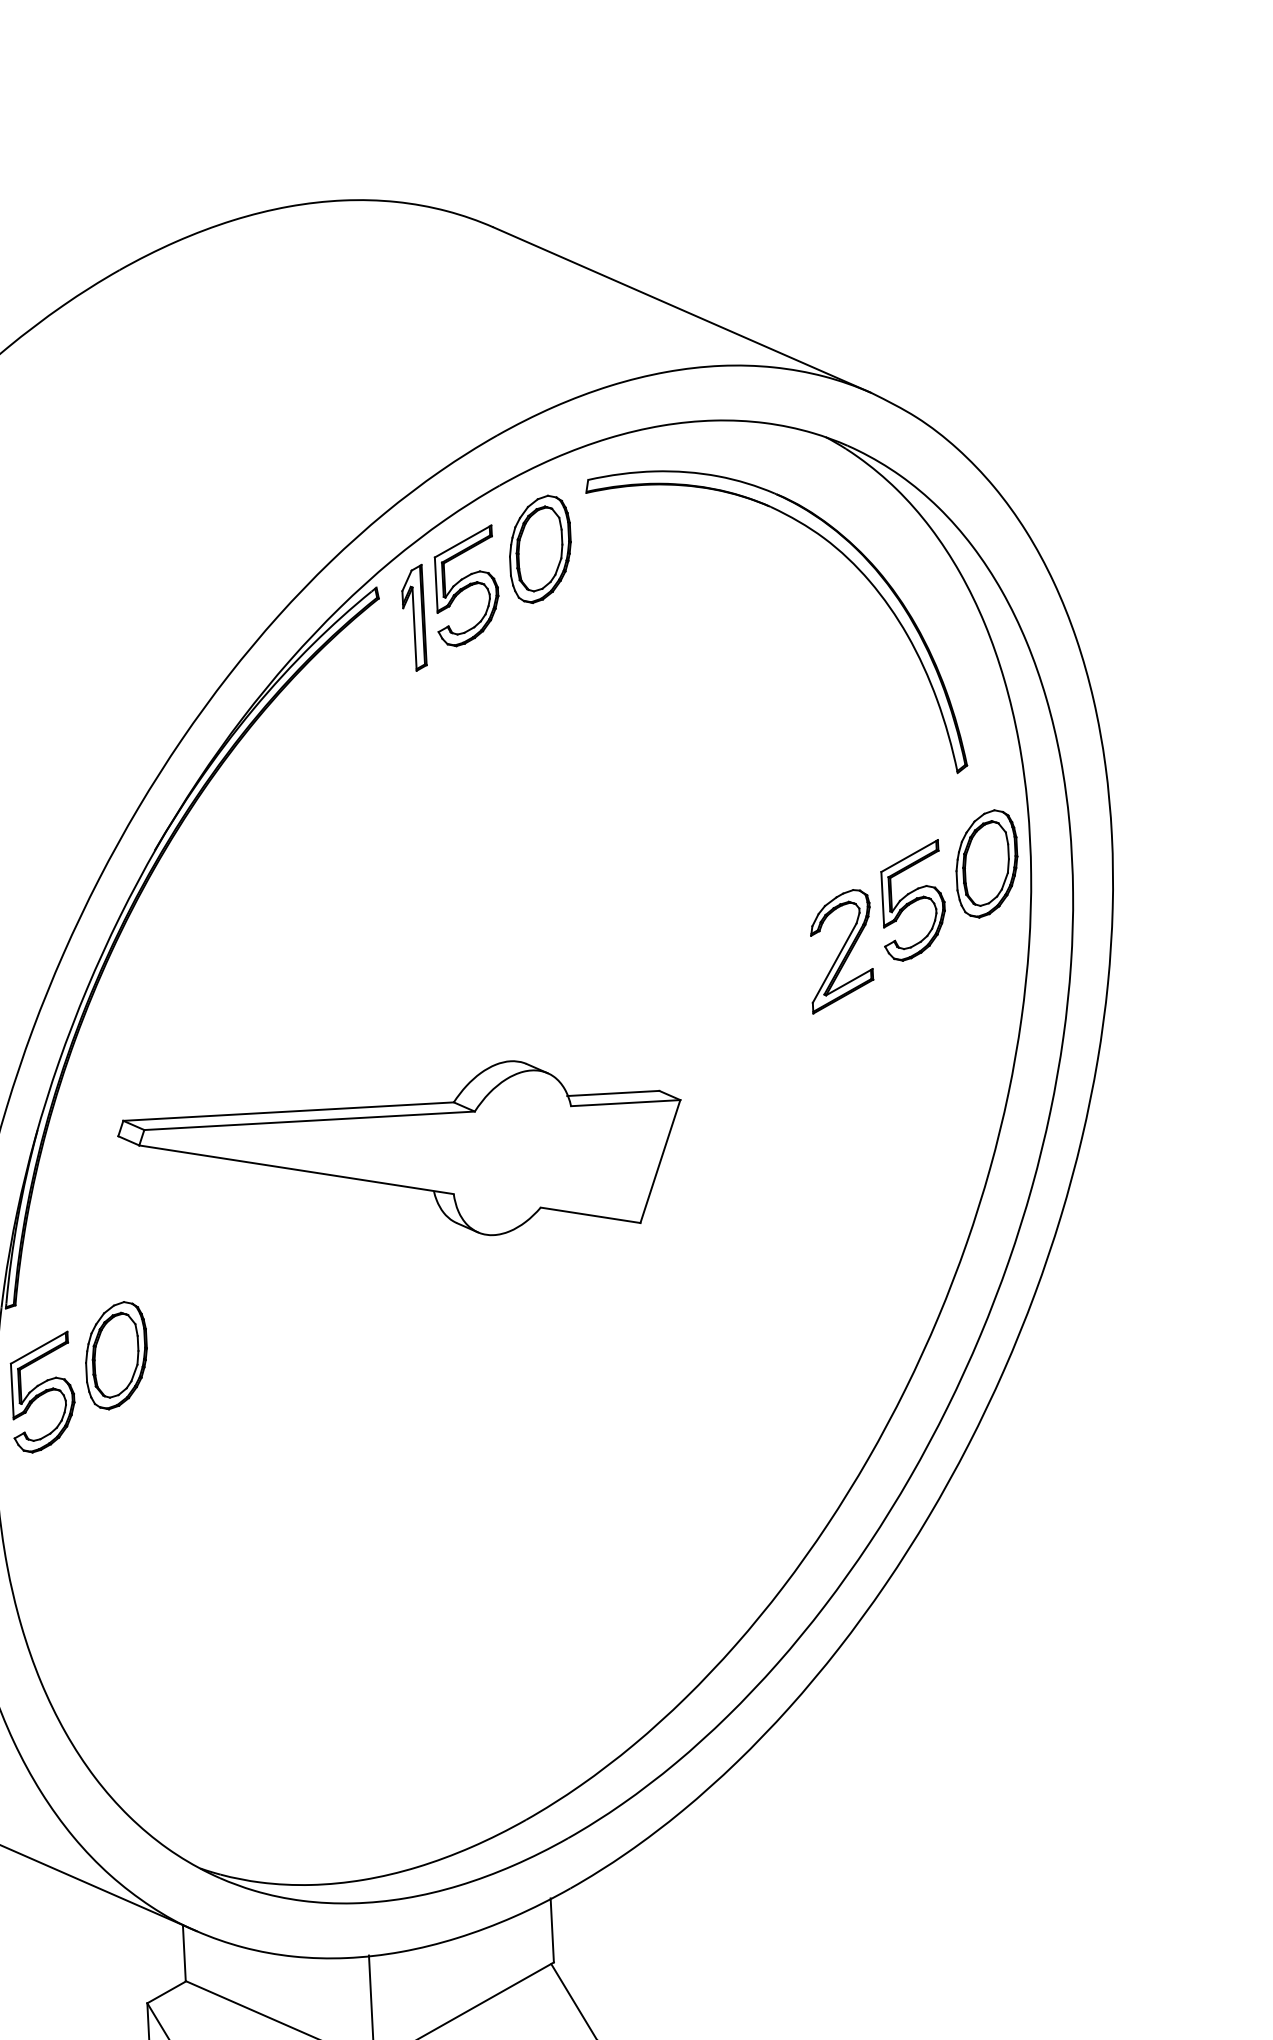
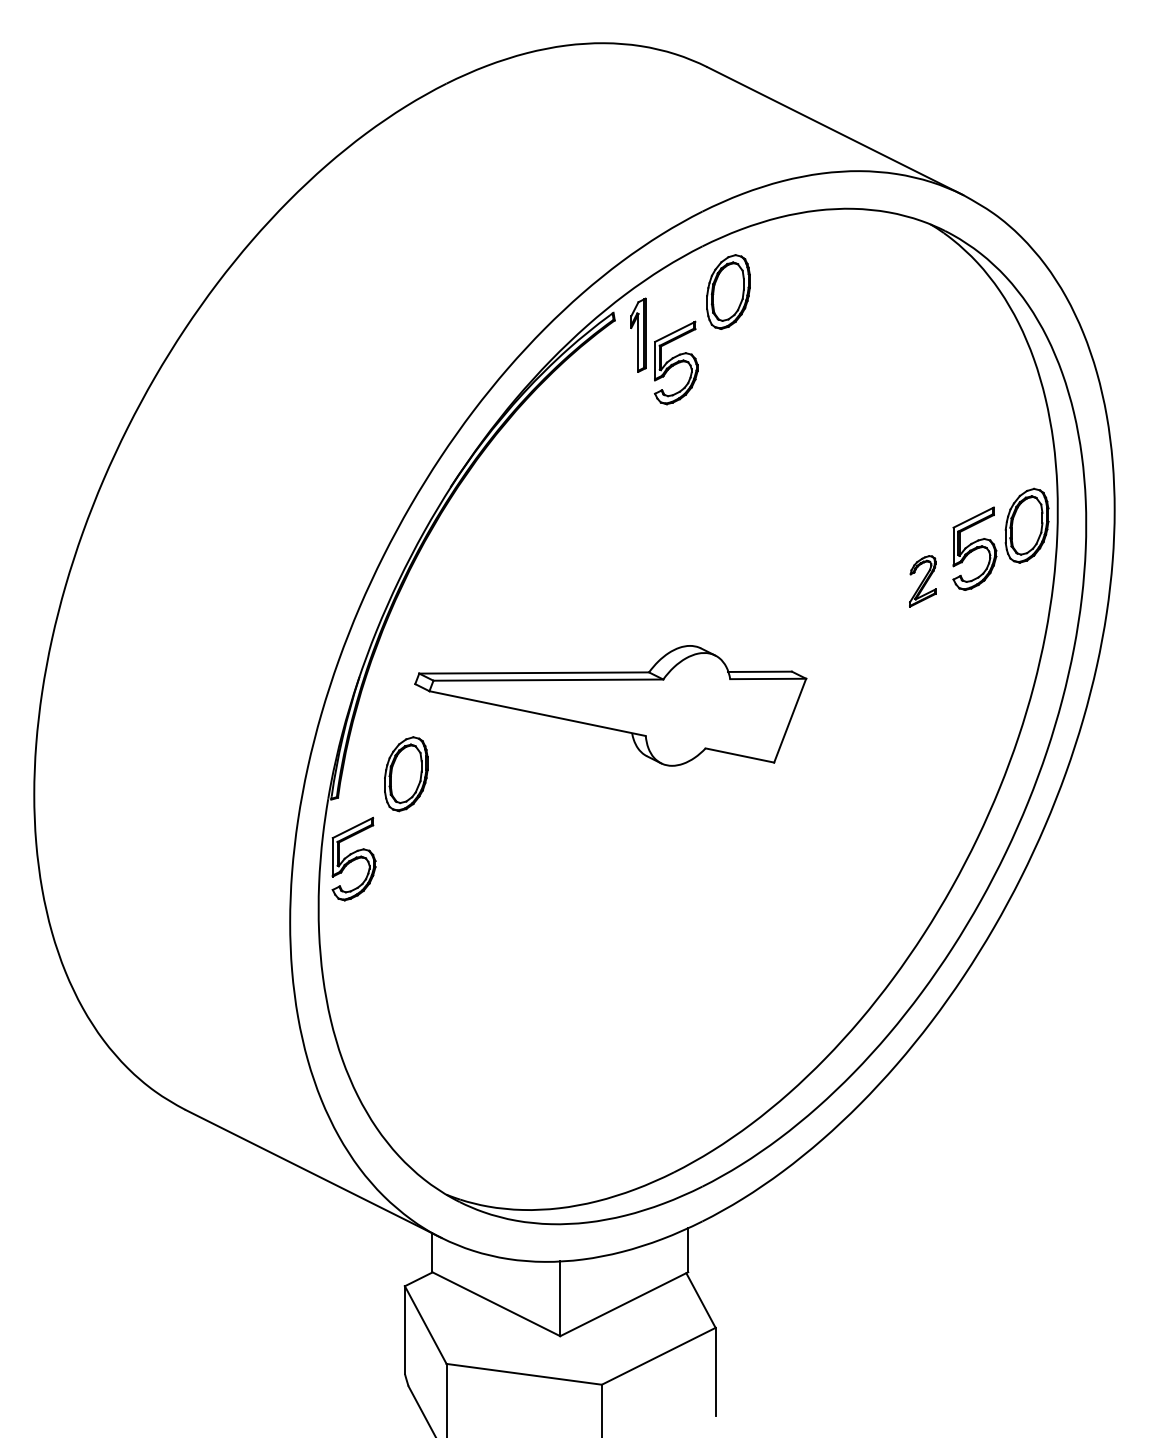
part: (839, 552) -> (935, 304), removed
part: (467, 585) -> (676, 362), moved
part: (840, 951) -> (922, 581), size x0.6
part: (116, 1356) -> (406, 774), moved

